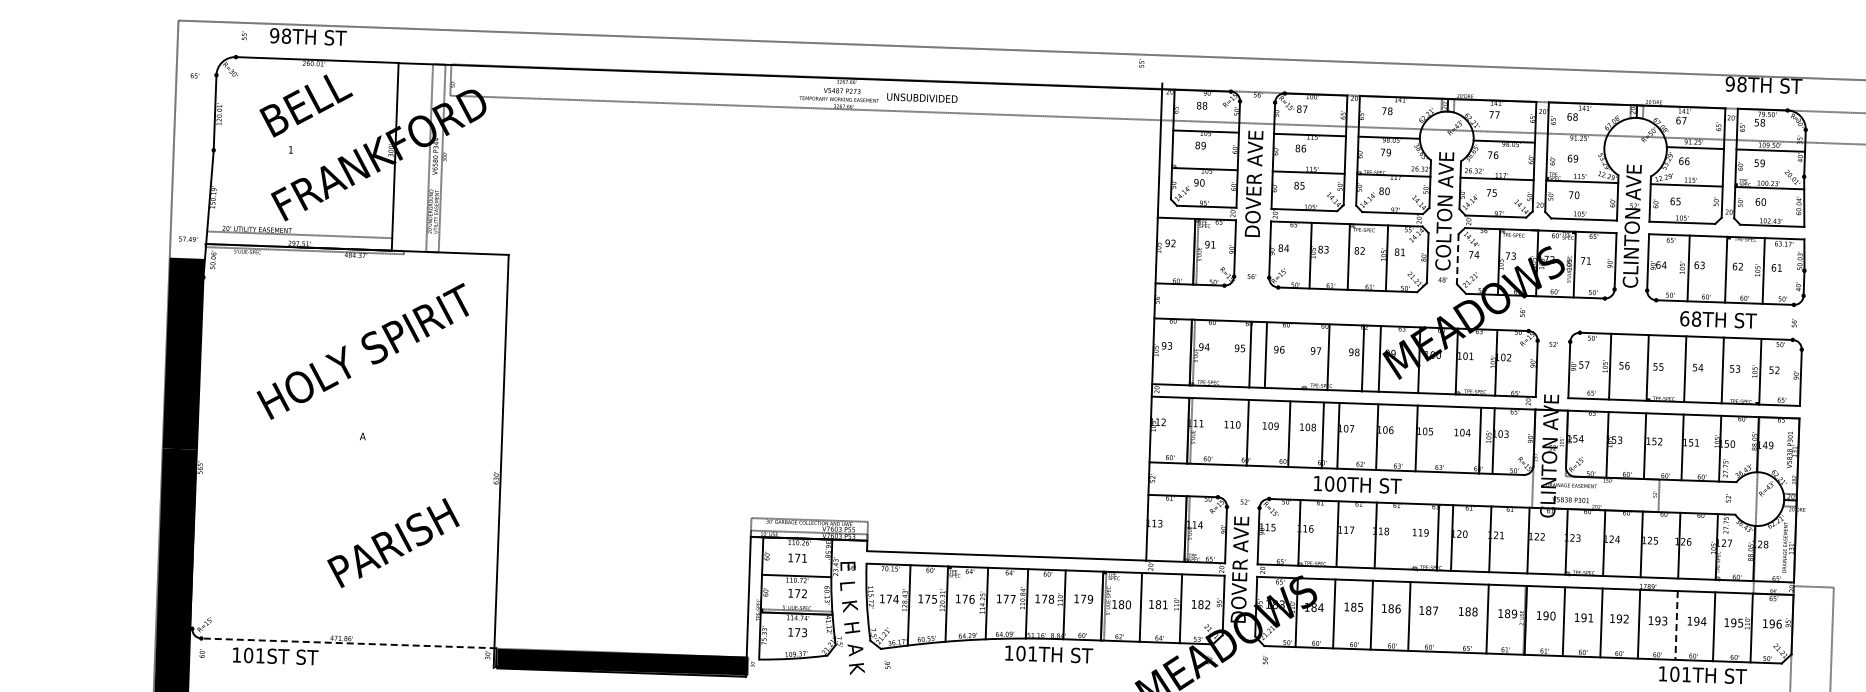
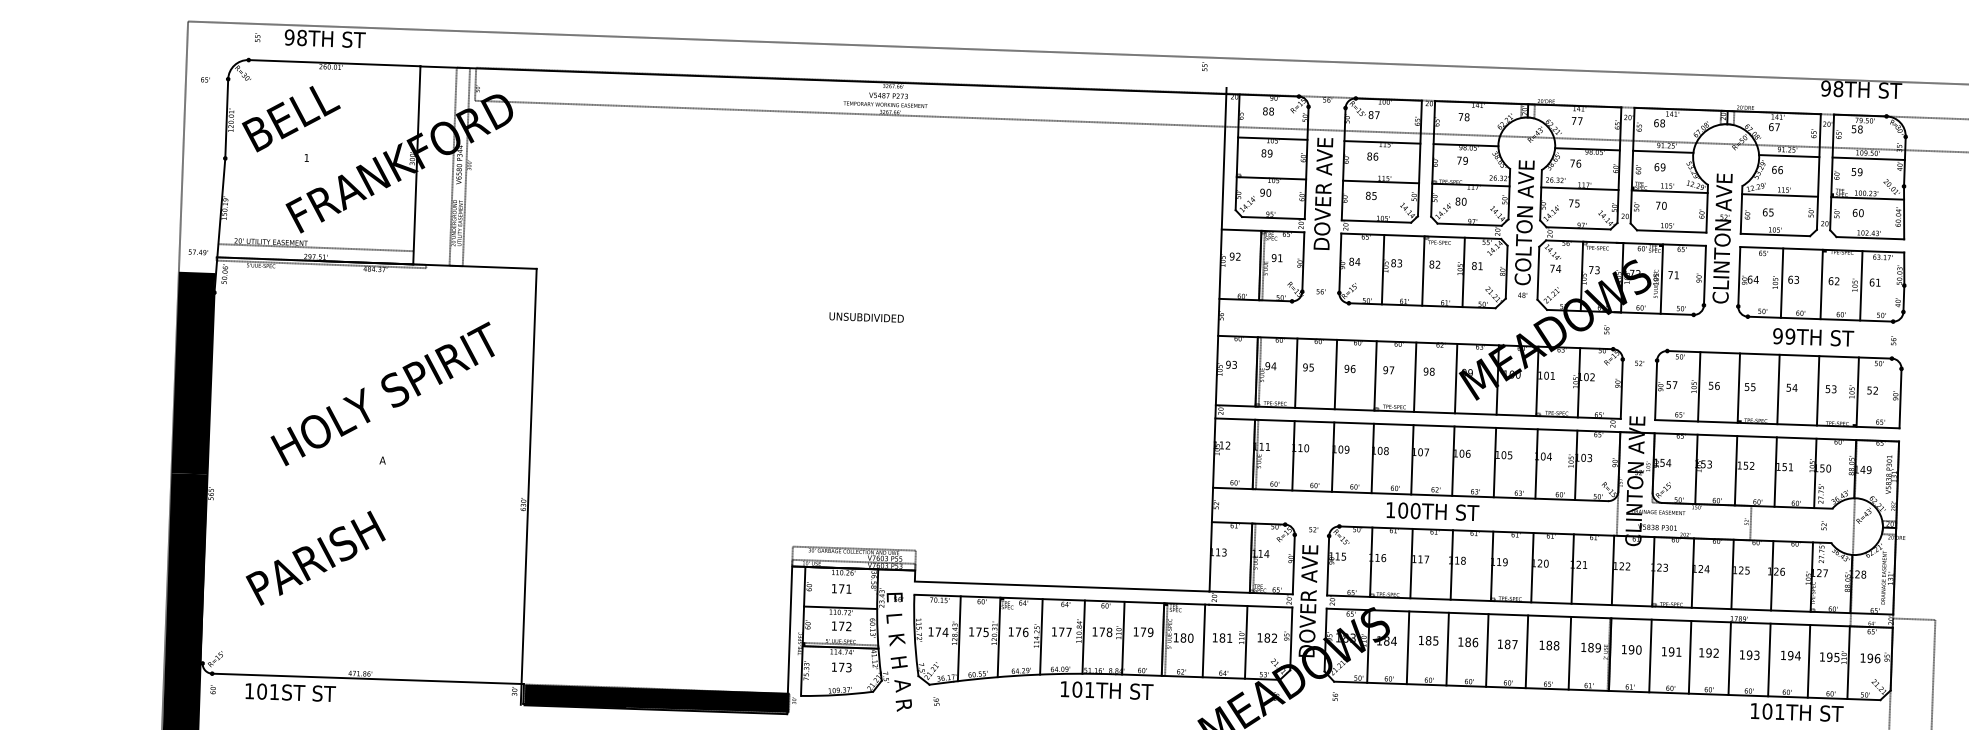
text: (922, 97) -> (866, 316), moved
text: (306, 105) -> (291, 118), moved
line: (1575, 144) -> (1662, 152), added
line: (1457, 259) -> (1538, 273), dashed -> solid
text: (1690, 318) -> (1784, 335), 68TH -> 99TH
text: (362, 351) -> (382, 394), moved
line: (1250, 354) -> (1296, 372), moved
line: (1328, 357) -> (1375, 376), moved
line: (1362, 358) -> (1414, 377), moved
line: (1247, 432) -> (1293, 455), moved
line: (1289, 434) -> (1333, 457), moved
line: (1322, 435) -> (1372, 458), moved
line: (1479, 440) -> (1535, 463), moved
line: (1437, 537) -> (1491, 566), moved
text: (393, 542) -> (315, 557), moved
line: (1446, 617) -> (1526, 651), added
line: (1676, 625) -> (1769, 660), dashed -> solid
line: (348, 643) -> (367, 679), dashed -> solid
text: (856, 668) -> (903, 705), K -> R

